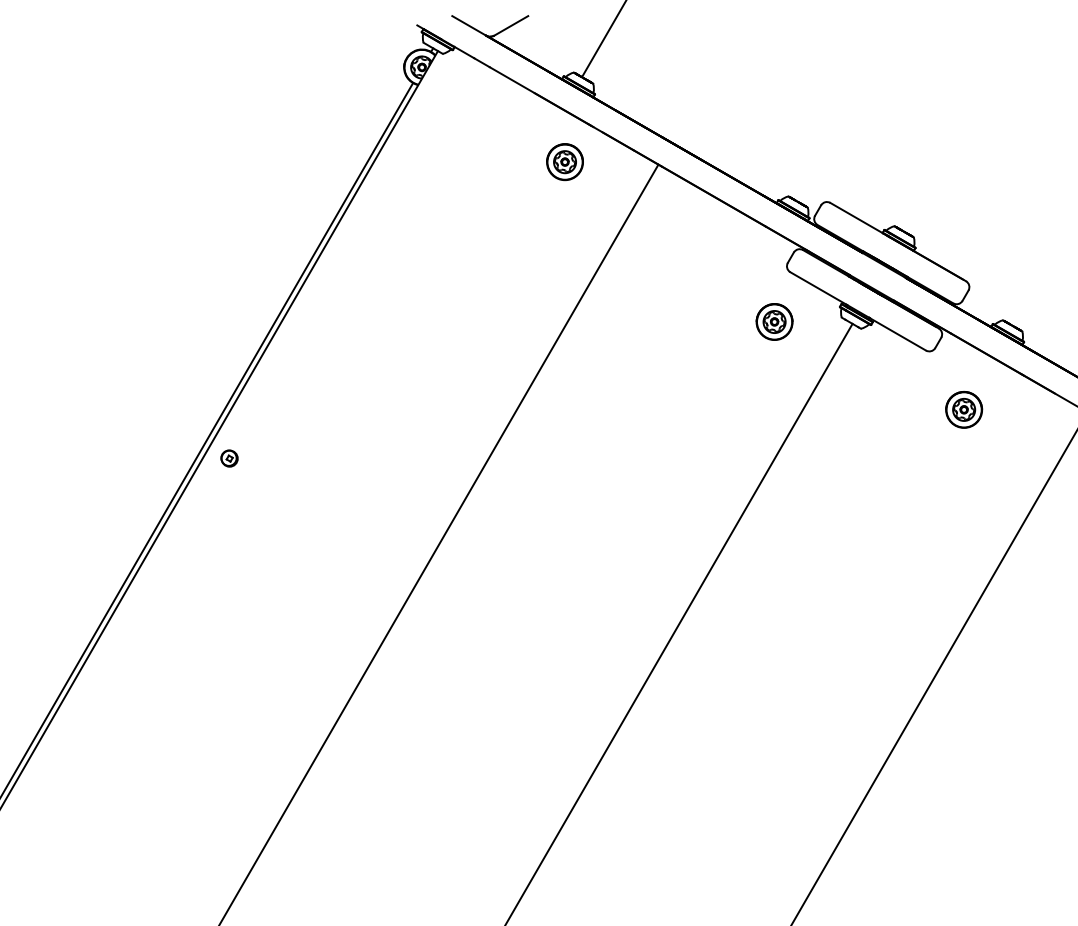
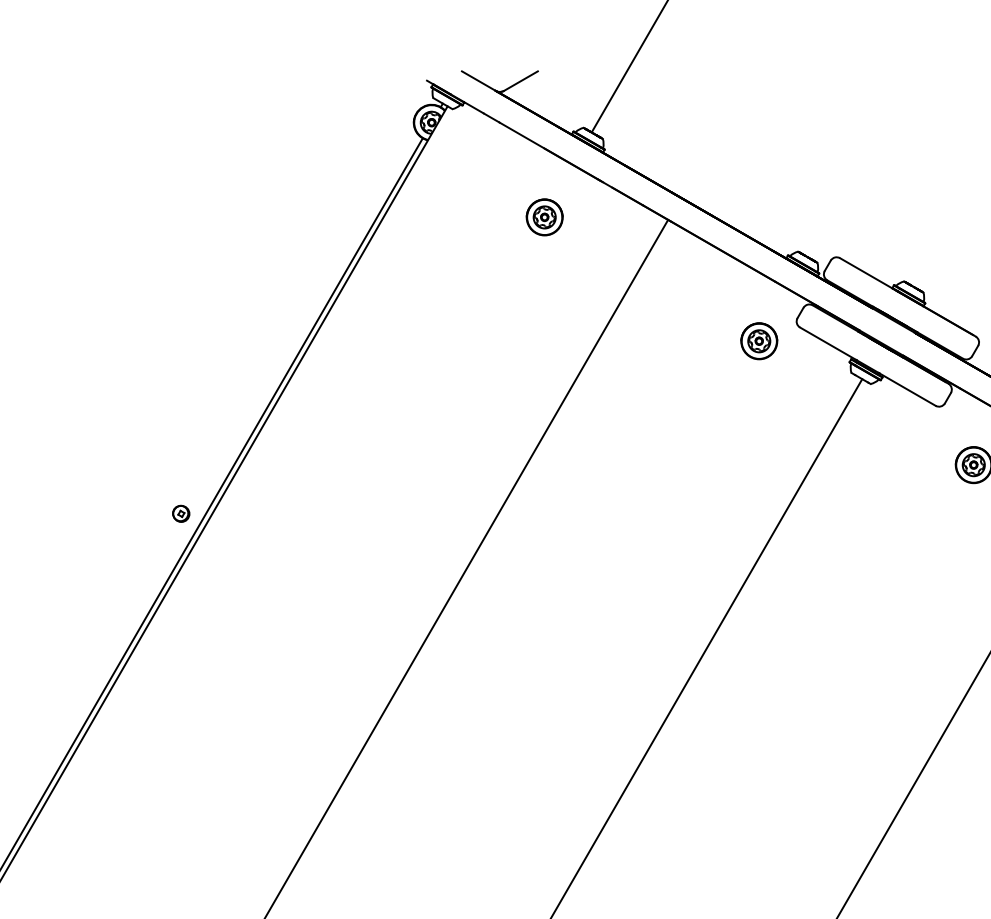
part: (564, 162) -> (544, 217), moved
part: (774, 321) -> (759, 340), moved
part: (229, 458) -> (181, 513), moved

